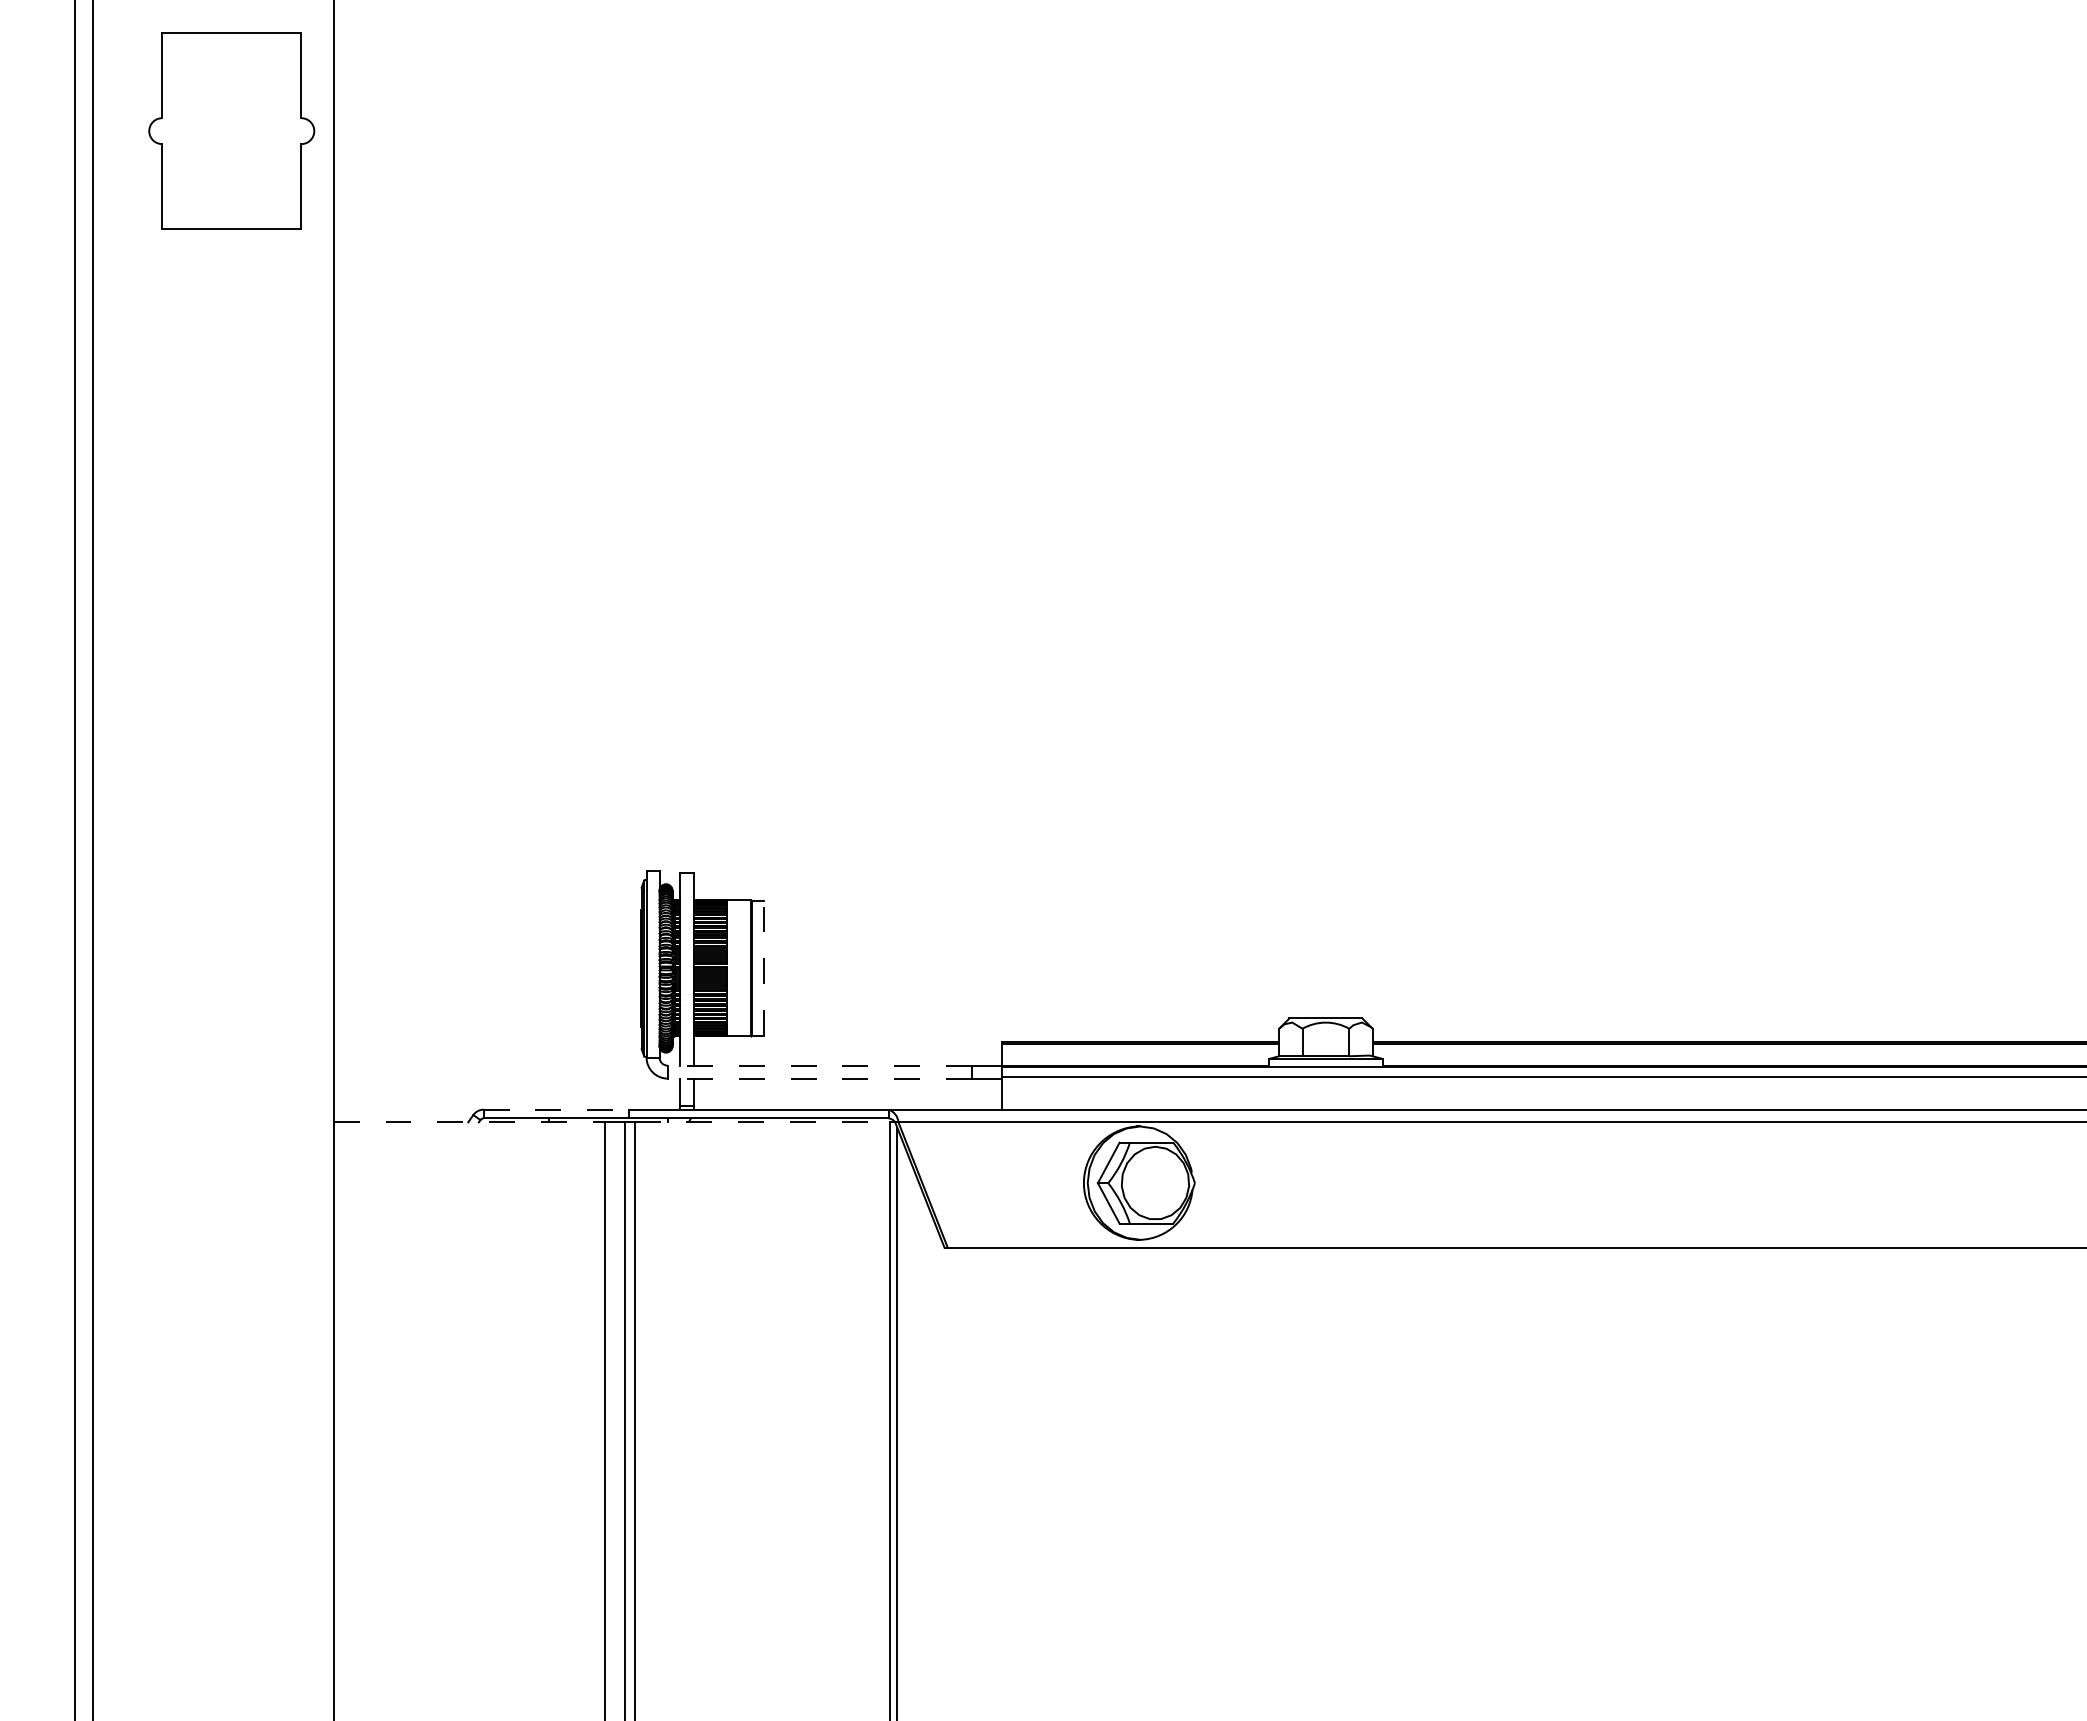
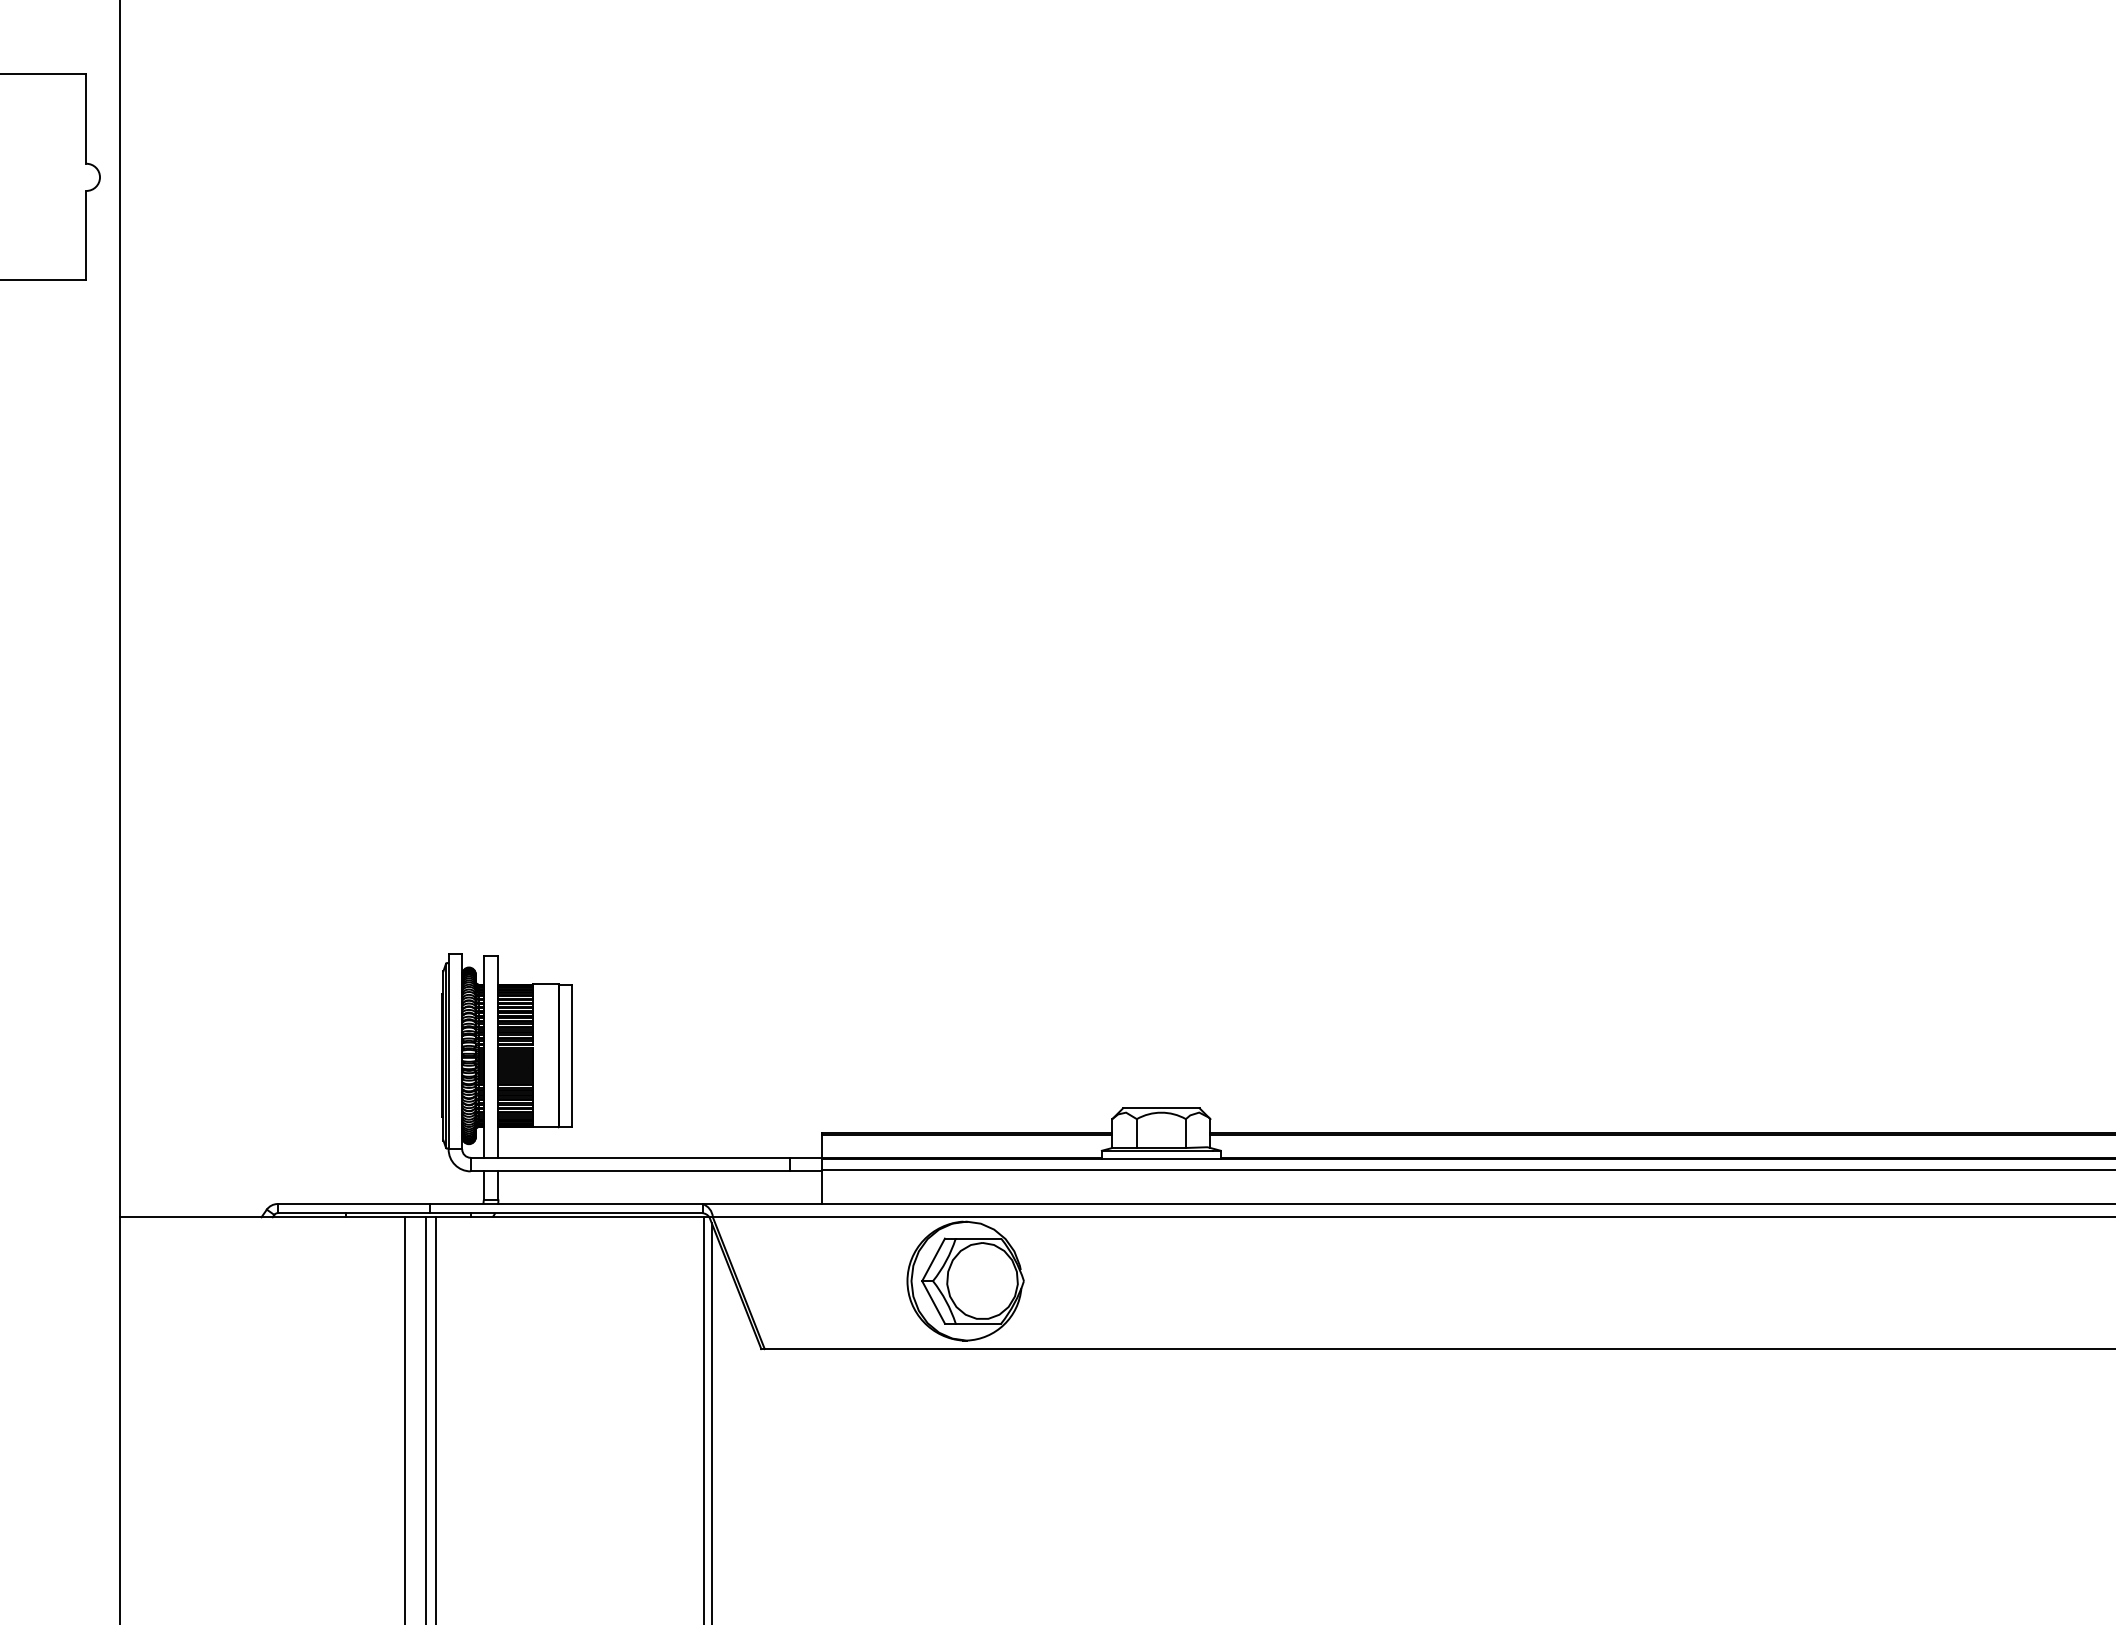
line: (763, 968) -> (571, 1055), dashed -> solid
line: (819, 1065) -> (630, 1157), dashed -> solid
line: (819, 1078) -> (630, 1171), dashed -> solid
line: (556, 1109) -> (354, 1203), dashed -> solid
line: (469, 1122) -> (262, 1217), dashed -> solid
line: (762, 1122) -> (570, 1217), dashed -> solid

